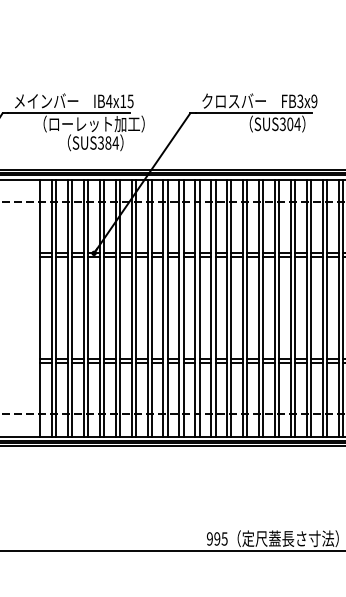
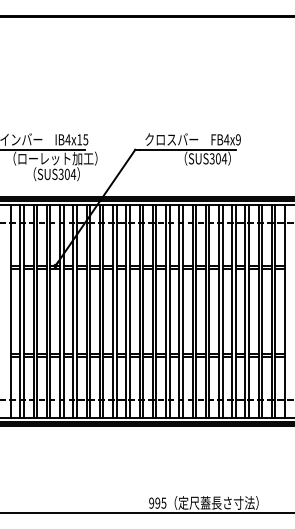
text: (300, 100) -> (226, 139), FB3x9 -> FB4x9
text: (107, 143) -> (66, 174), SUS384 -> SUS304

